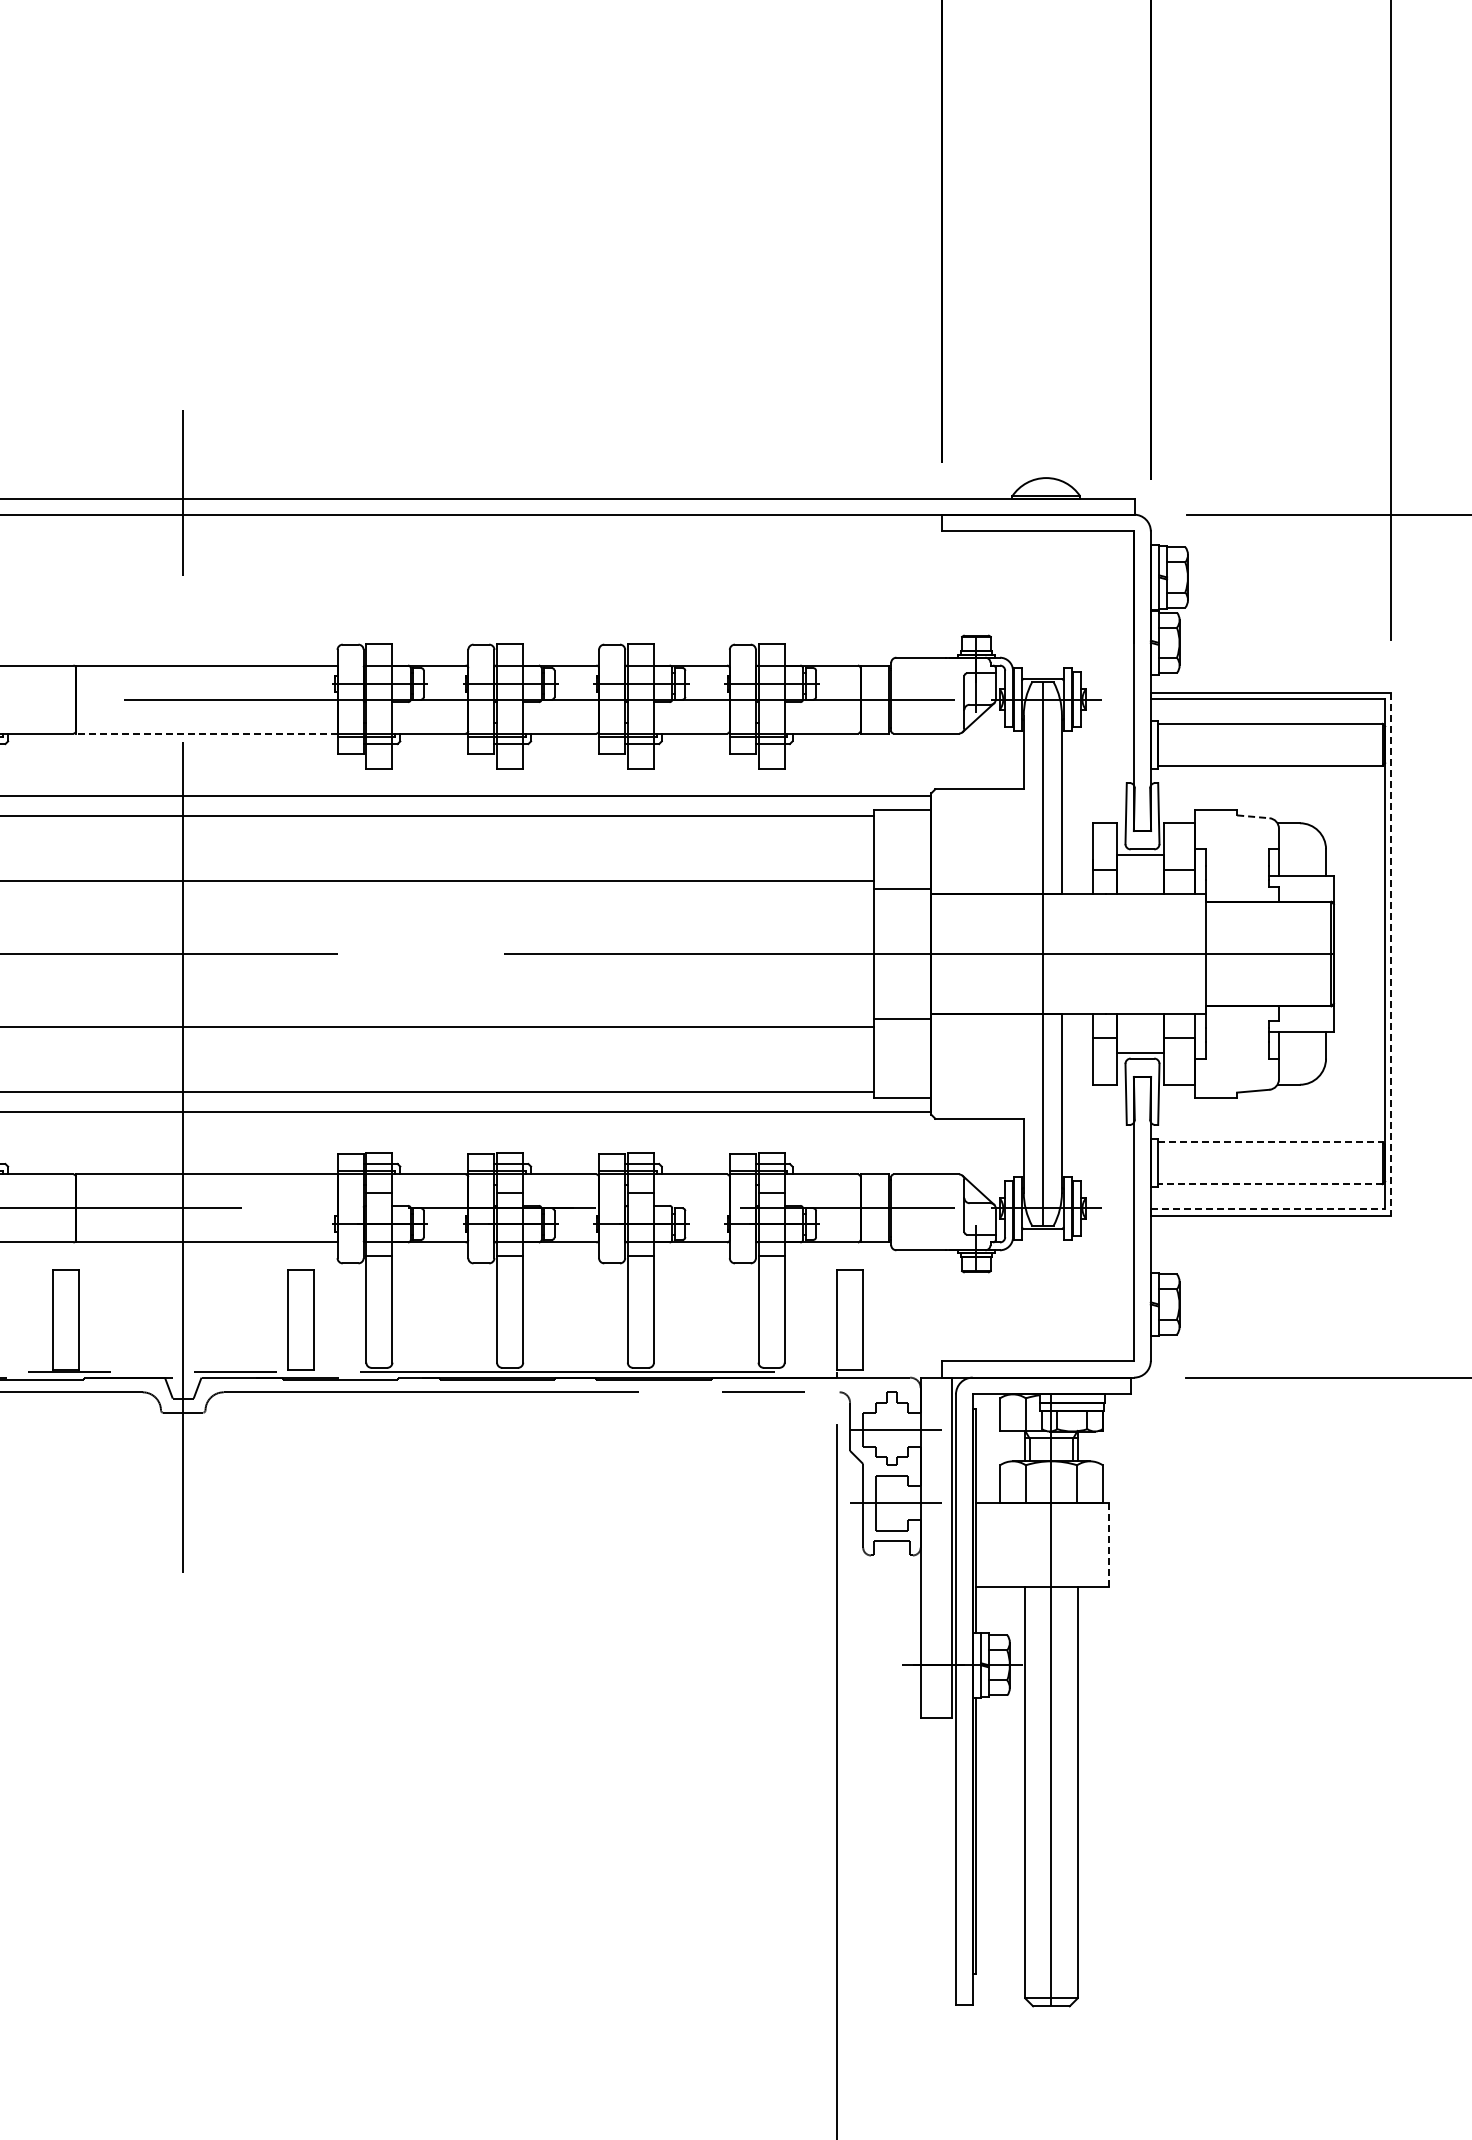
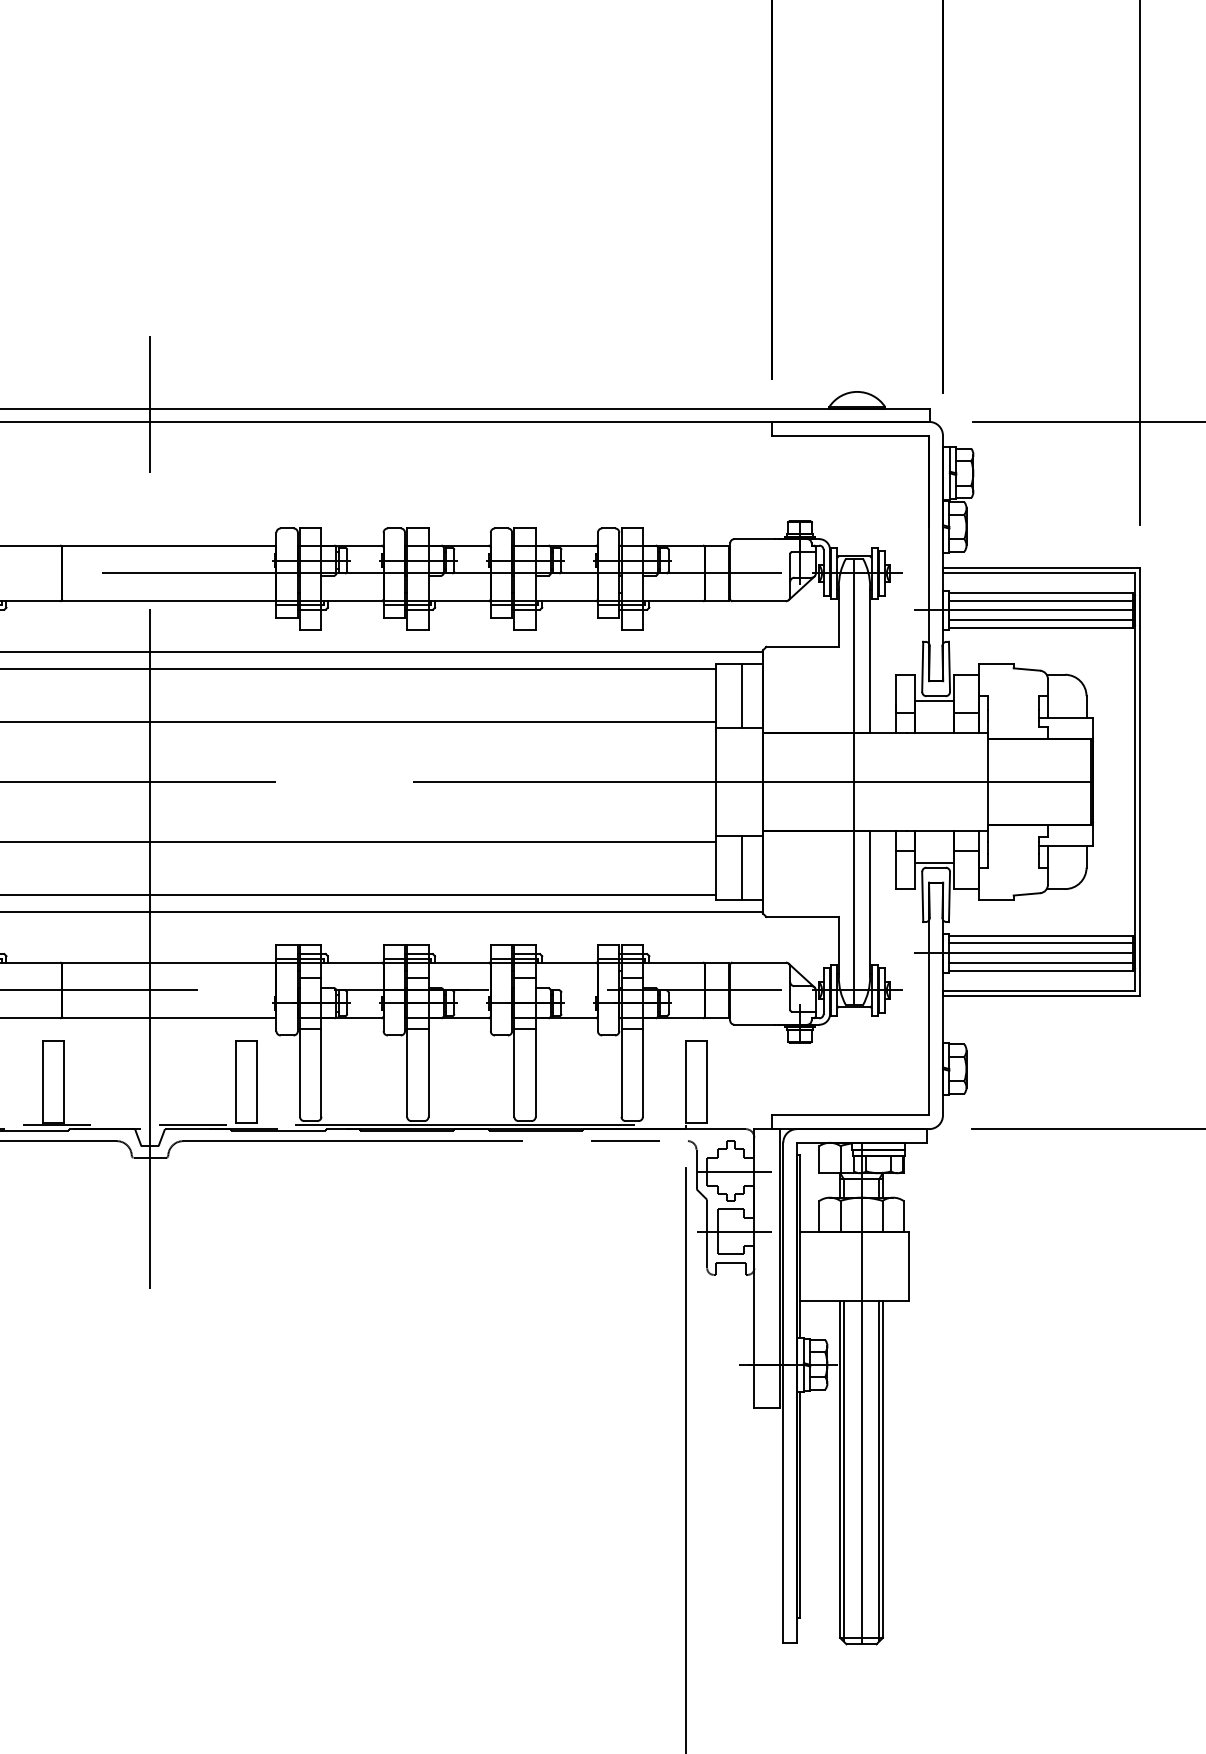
line: (1271, 732) -> (1041, 600), added
line: (206, 733) -> (169, 601), dashed -> solid
line: (1250, 744) -> (1024, 610), added
line: (1271, 756) -> (1041, 620), added
line: (1253, 816) -> (1027, 669), dashed -> solid
line: (905, 849) -> (741, 696), added
line: (1391, 954) -> (1140, 782), dashed -> solid
line: (905, 1058) -> (741, 867), added
line: (1270, 1142) -> (1041, 936), dashed -> solid
line: (1271, 1151) -> (1041, 943), added
line: (1250, 1163) -> (1024, 953), added
line: (1271, 1175) -> (1041, 963), added
line: (1269, 1184) -> (1040, 970), dashed -> solid
line: (1268, 1209) -> (1039, 991), dashed -> solid
line: (1108, 1545) -> (908, 1266), dashed -> solid
line: (1029, 1794) -> (843, 1470), added
line: (1073, 1794) -> (879, 1470), added

